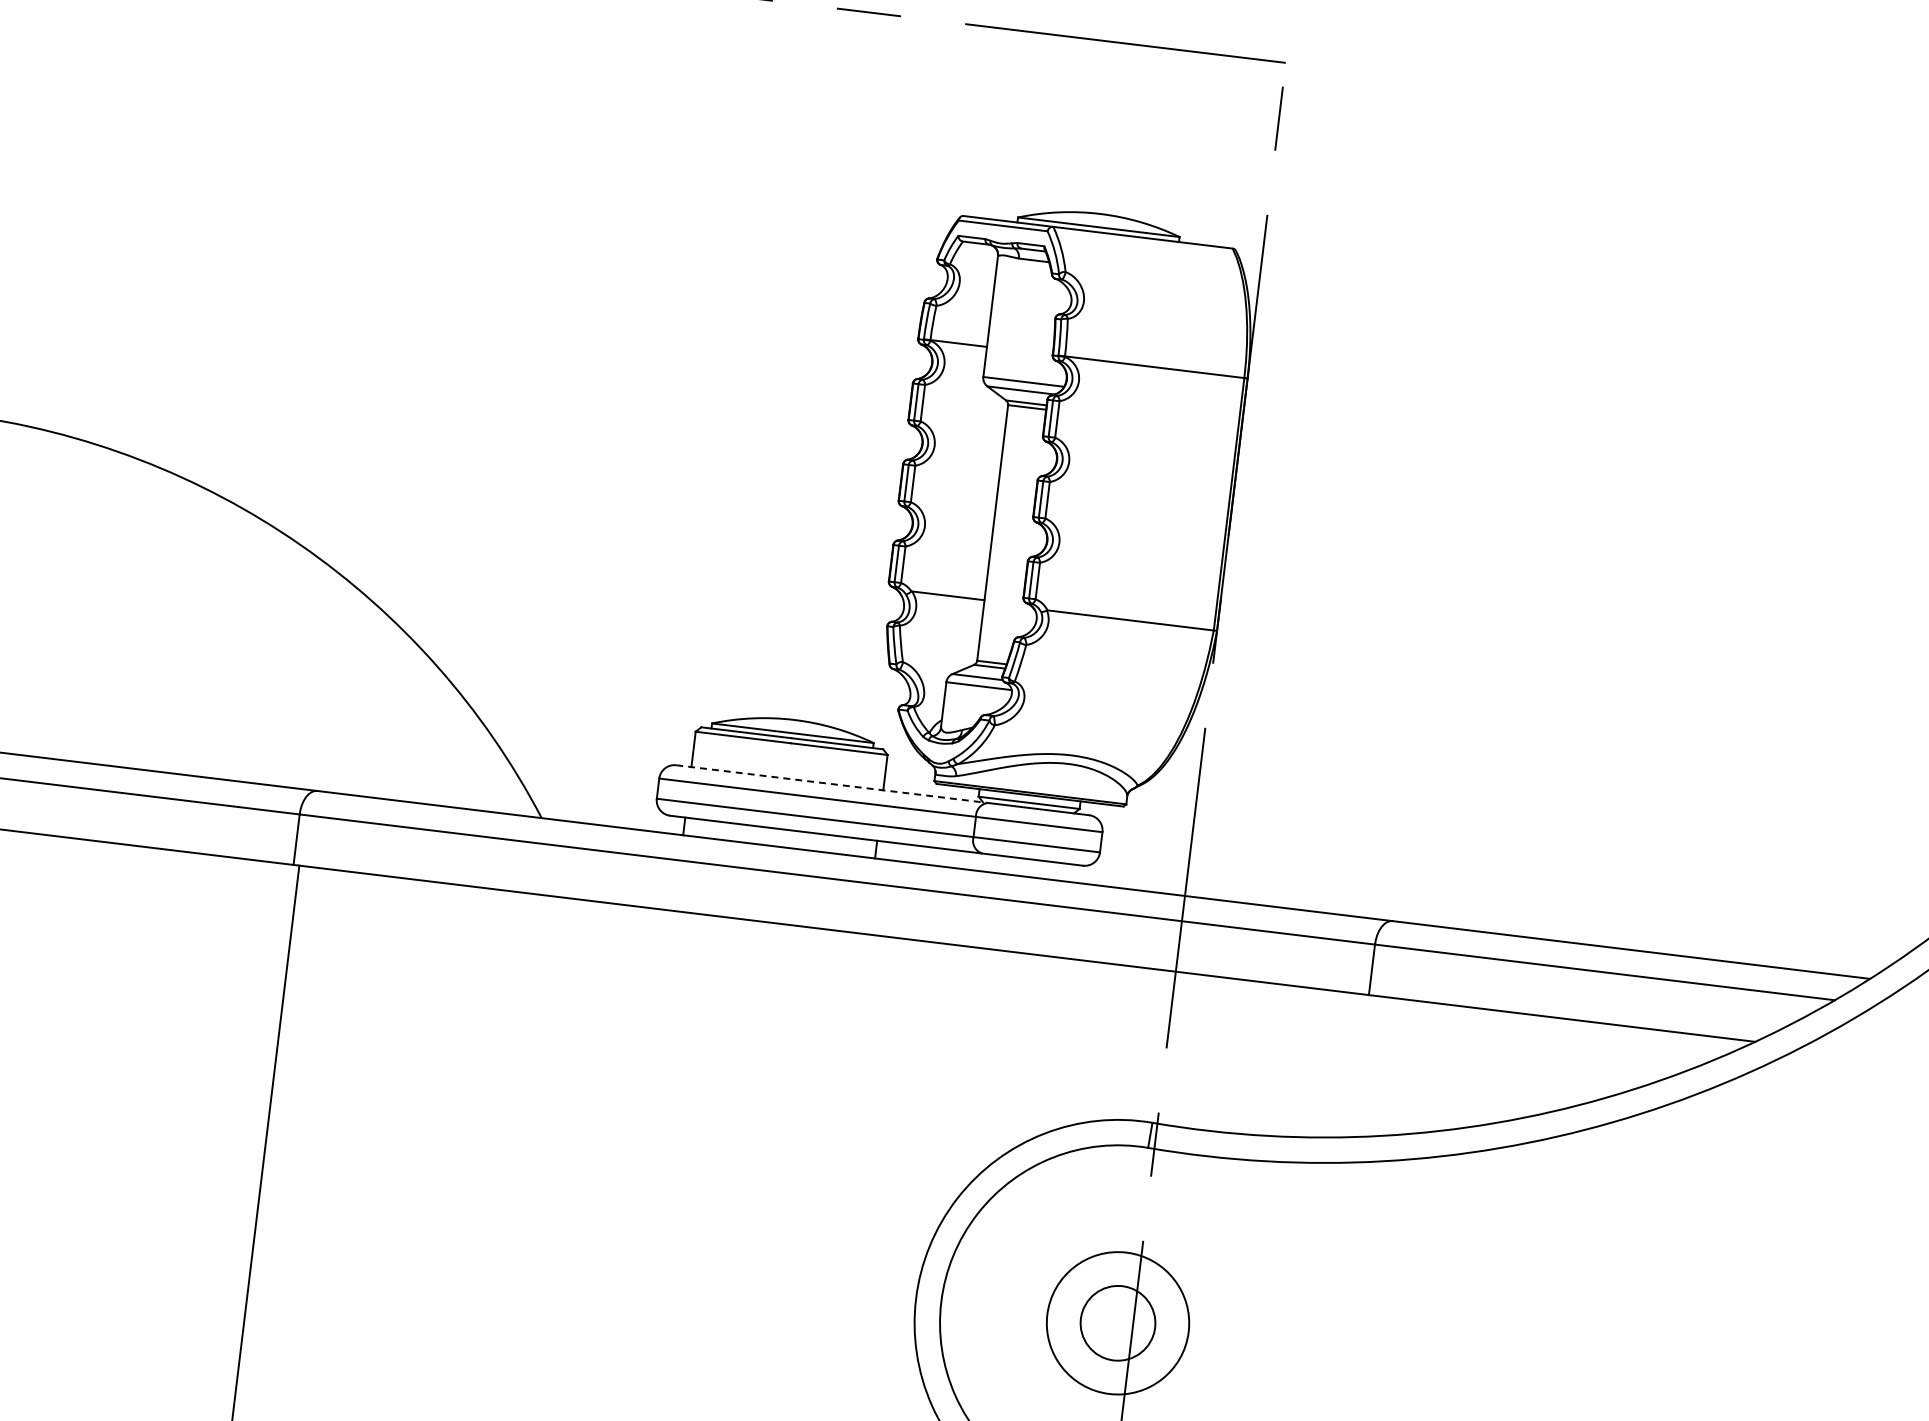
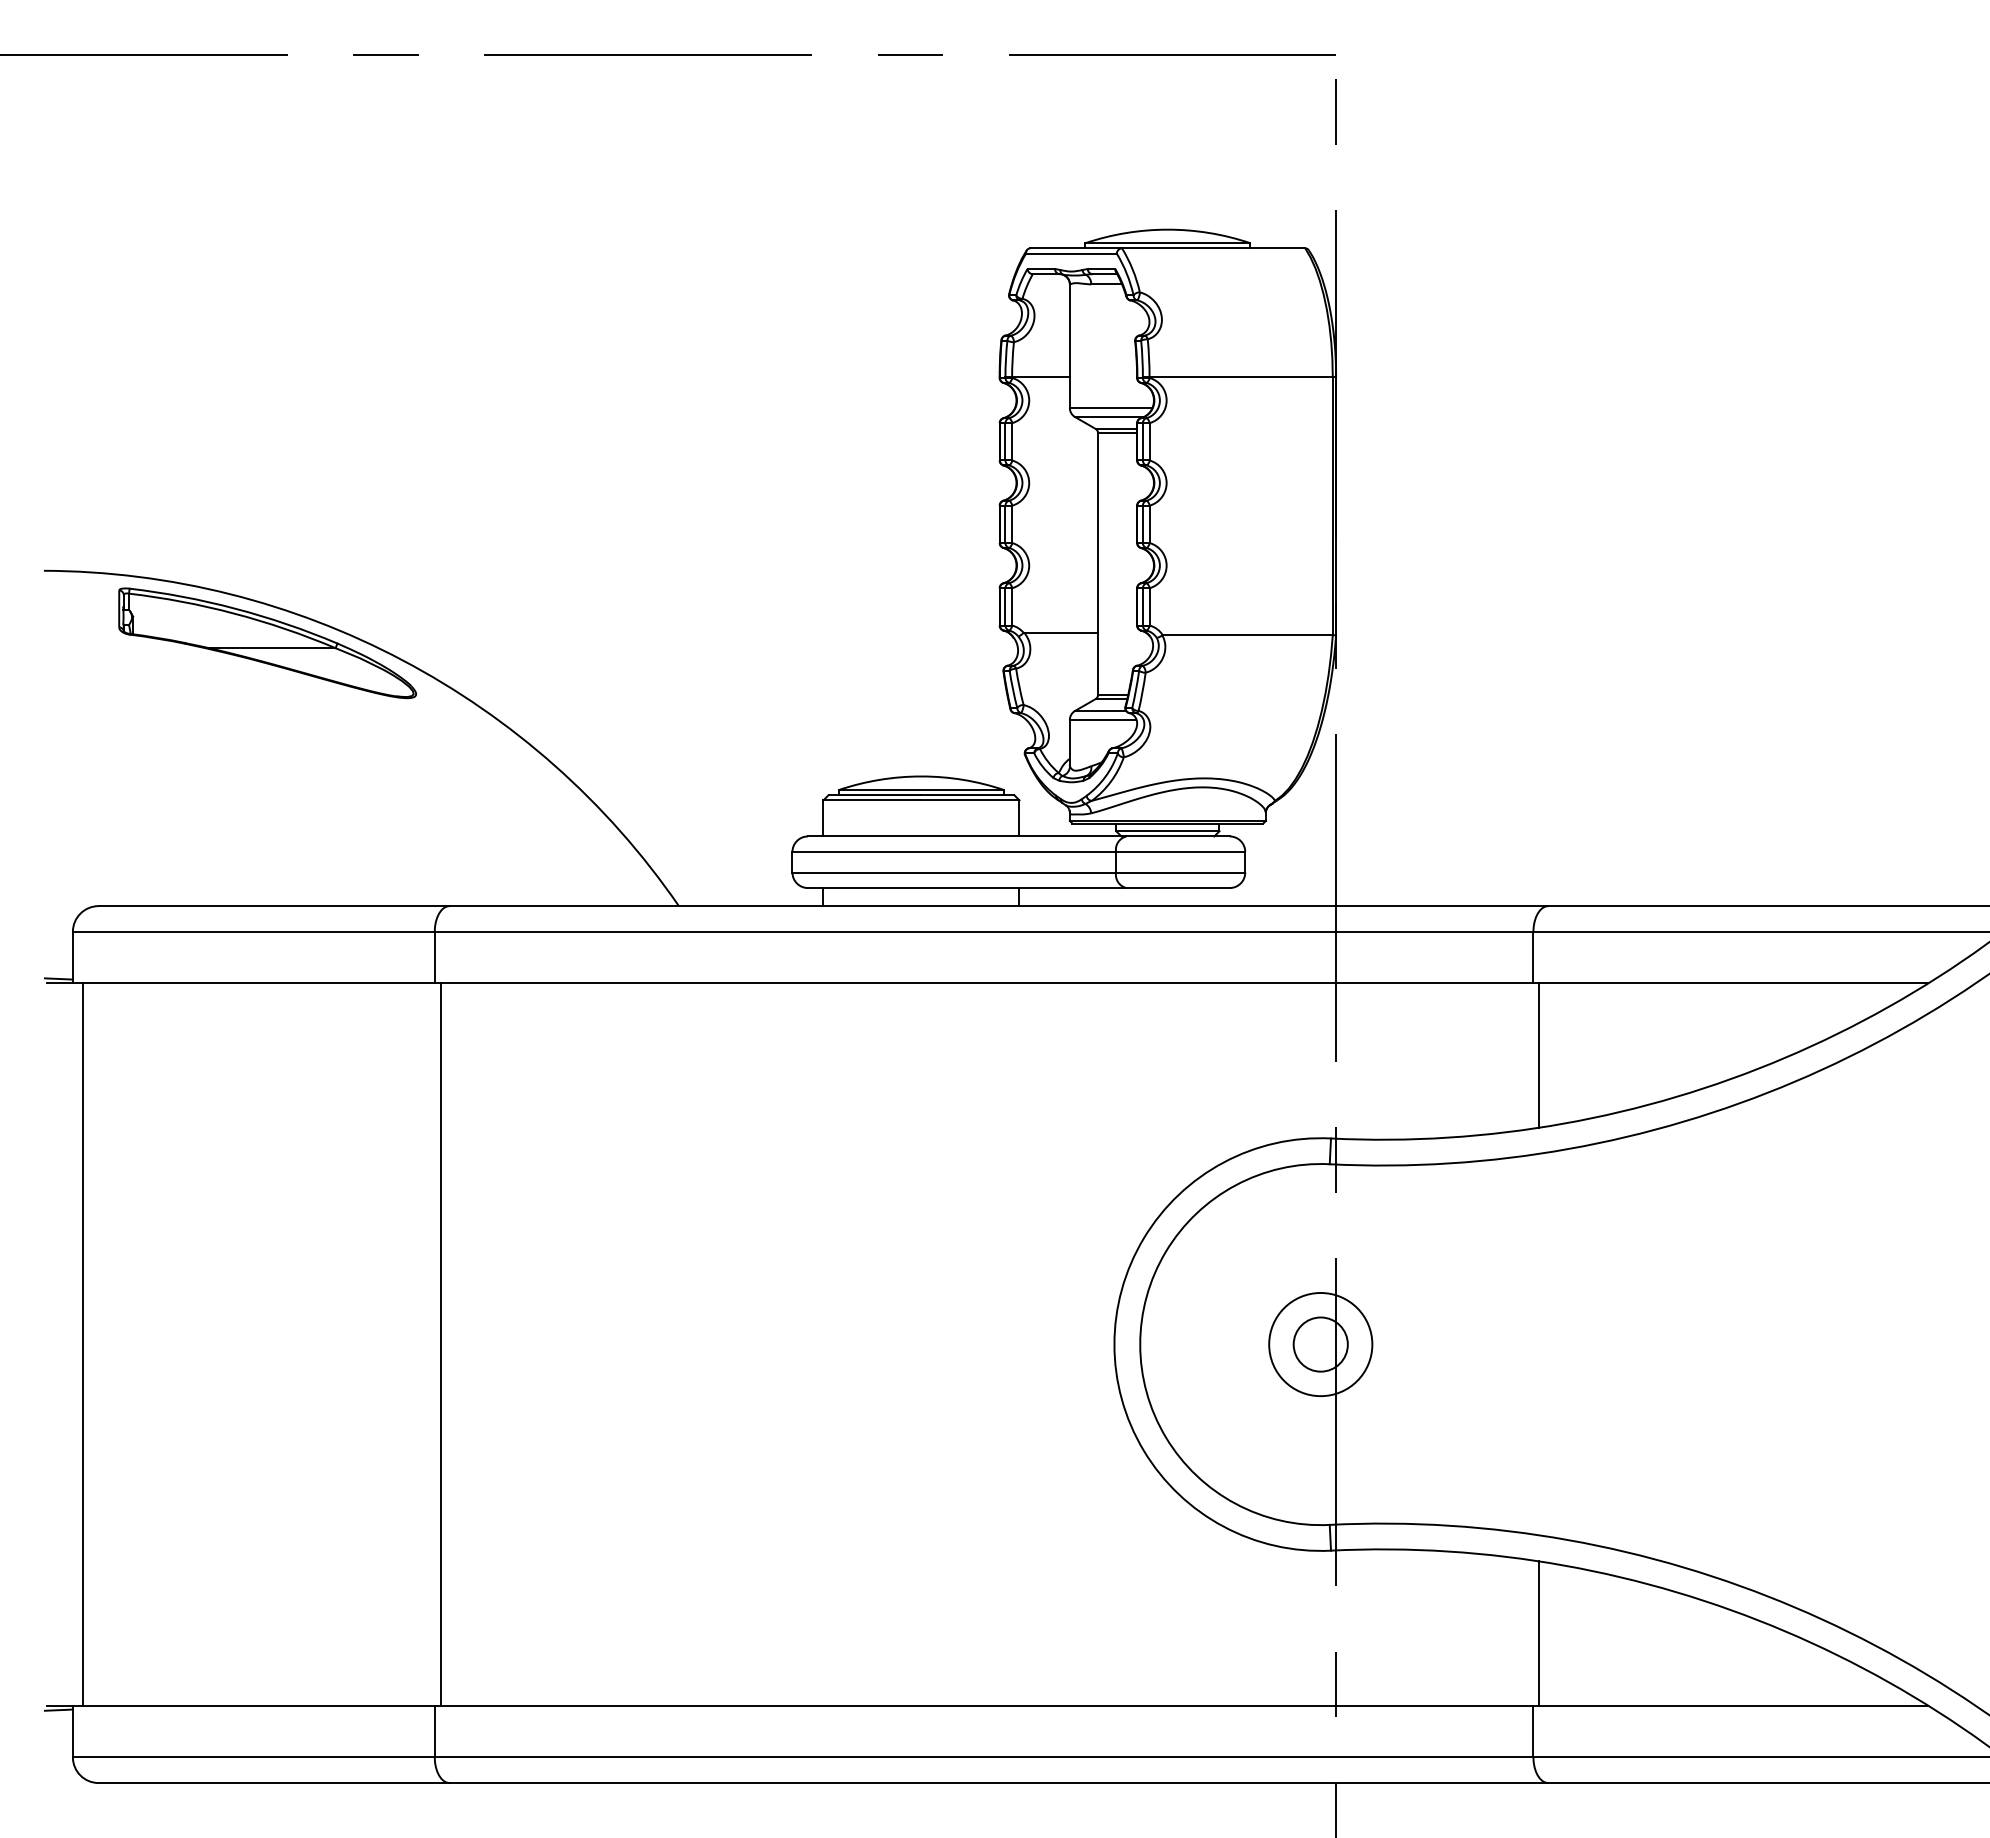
part: (170, 512) -> (267, 643), added
line: (832, 784) -> (967, 836), dashed -> solid
line: (1366, 1066) -> (1539, 1055), added
circle: (1117, 1323) -> (1320, 1344), size x0.71
circle: (1117, 1323) -> (1320, 1344), size x0.71

